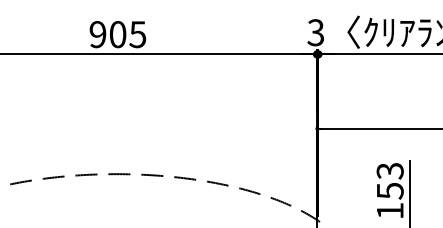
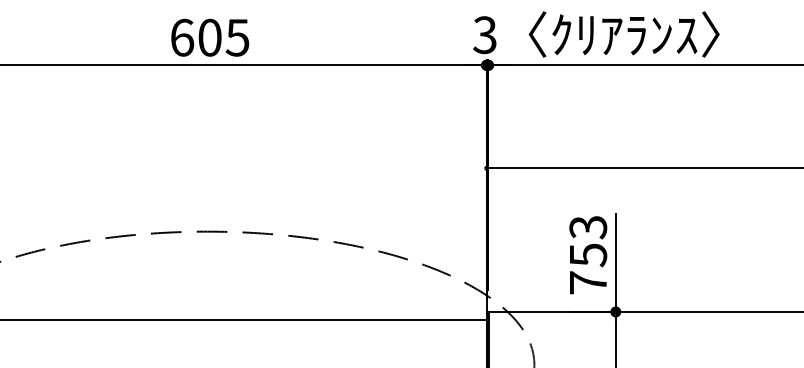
text: (98, 34) -> (182, 37), 905 -> 605
text: (390, 210) -> (588, 282), 153 -> 753

